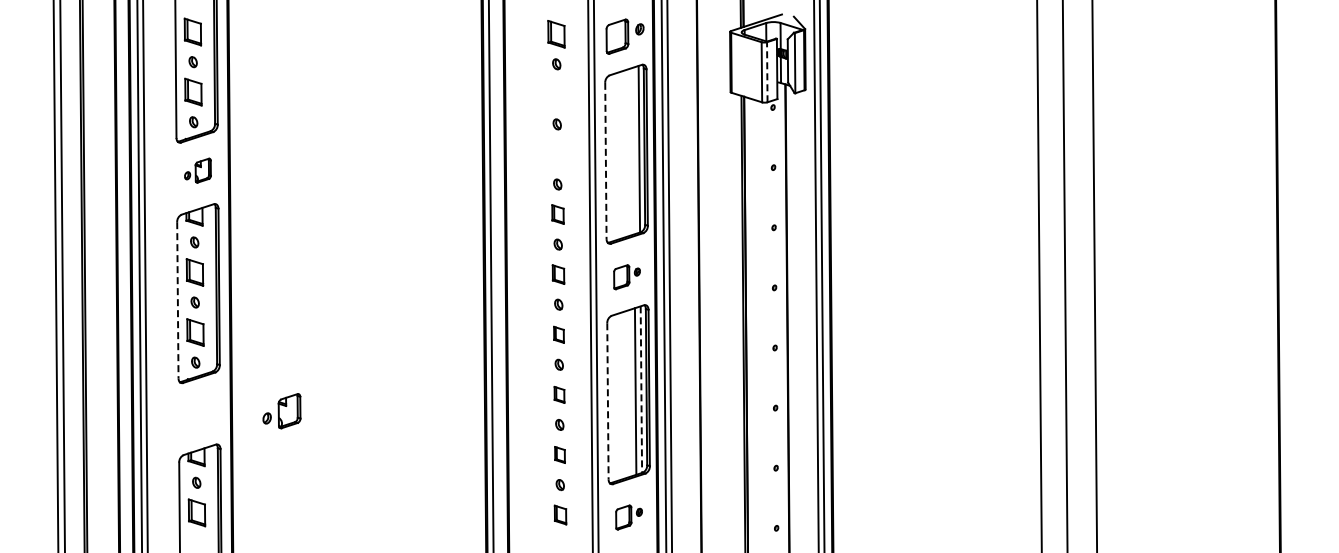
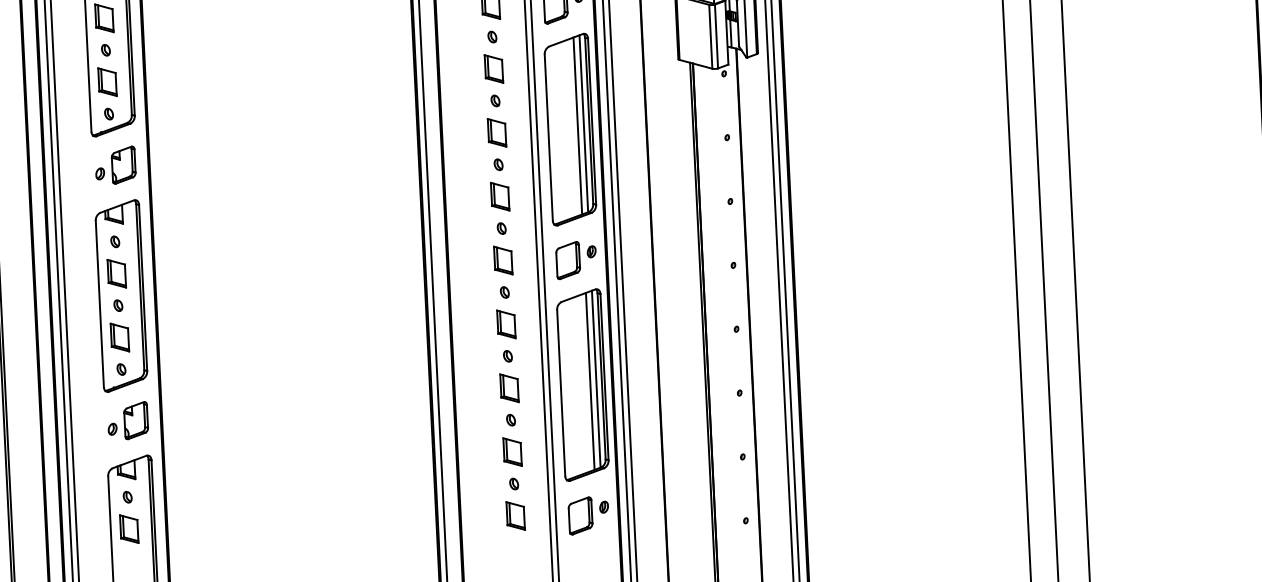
line: (767, 71) -> (716, 35), dashed -> solid
part: (556, 94) -> (493, 69), added
line: (633, 150) -> (577, 125), added
part: (557, 154) -> (497, 132), added
line: (605, 161) -> (548, 138), dashed -> solid
part: (197, 170) -> (115, 165), size x1.43
part: (557, 214) -> (499, 196), size x1.43
part: (558, 274) -> (503, 260), size x1.43
part: (626, 277) -> (575, 260), size x1.43
line: (177, 300) -> (99, 304), dashed -> solid
part: (558, 334) -> (505, 324), size x1.67
line: (641, 390) -> (596, 380), dashed -> solid
part: (559, 394) -> (509, 387), size x1.67
line: (607, 401) -> (560, 393), dashed -> solid
part: (281, 411) -> (127, 421), moved
part: (559, 454) -> (512, 451), size x1.67
part: (560, 514) -> (515, 515), size x1.43
part: (628, 517) -> (588, 515), size x1.43

